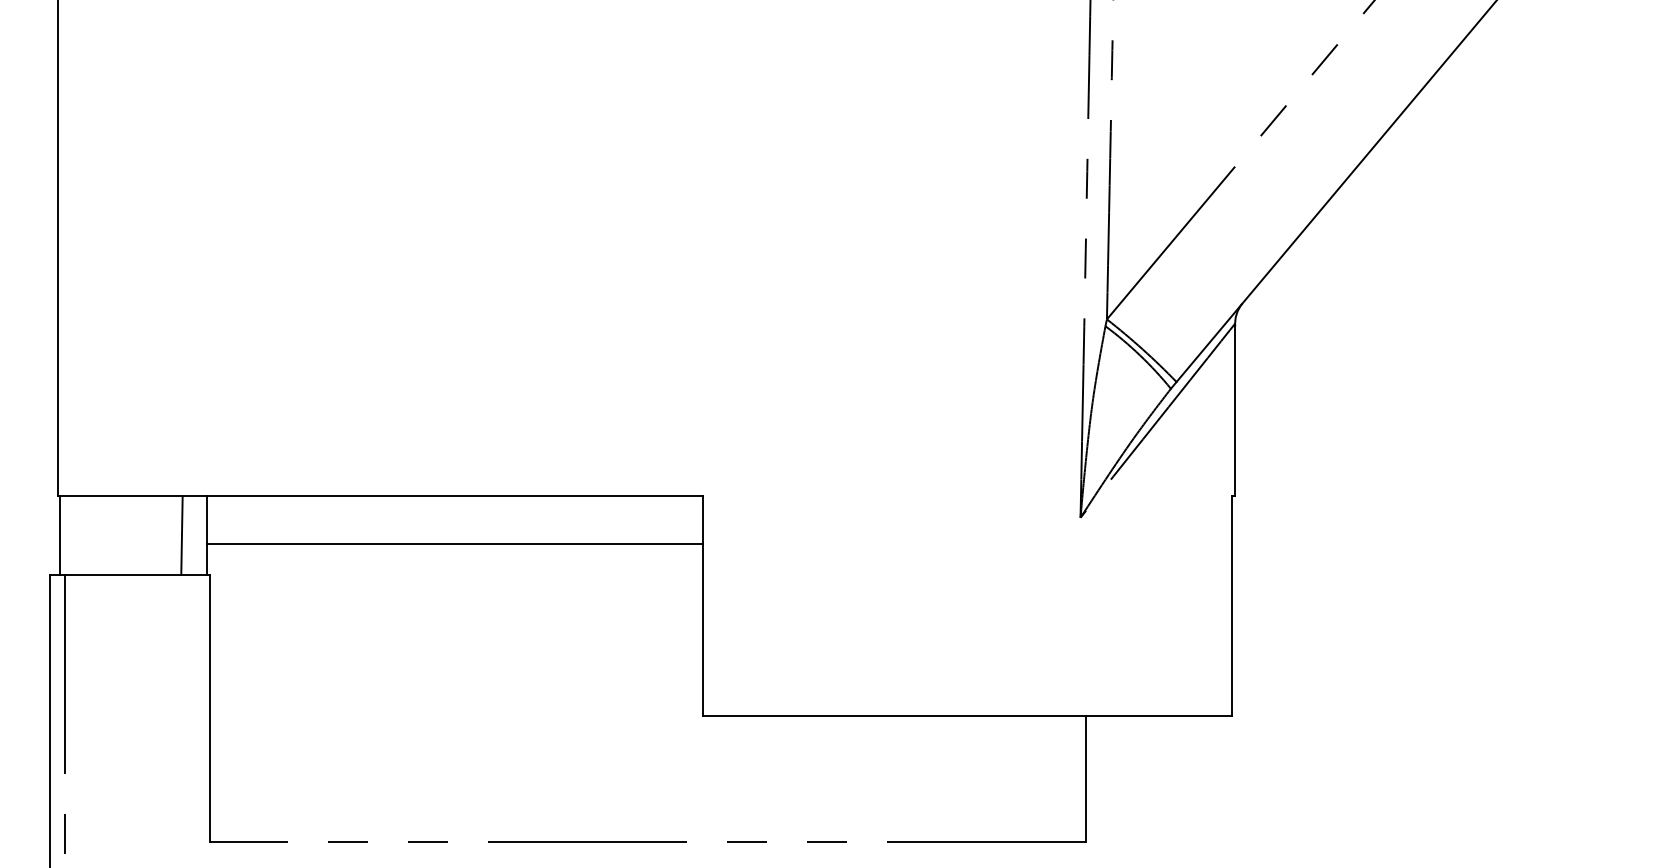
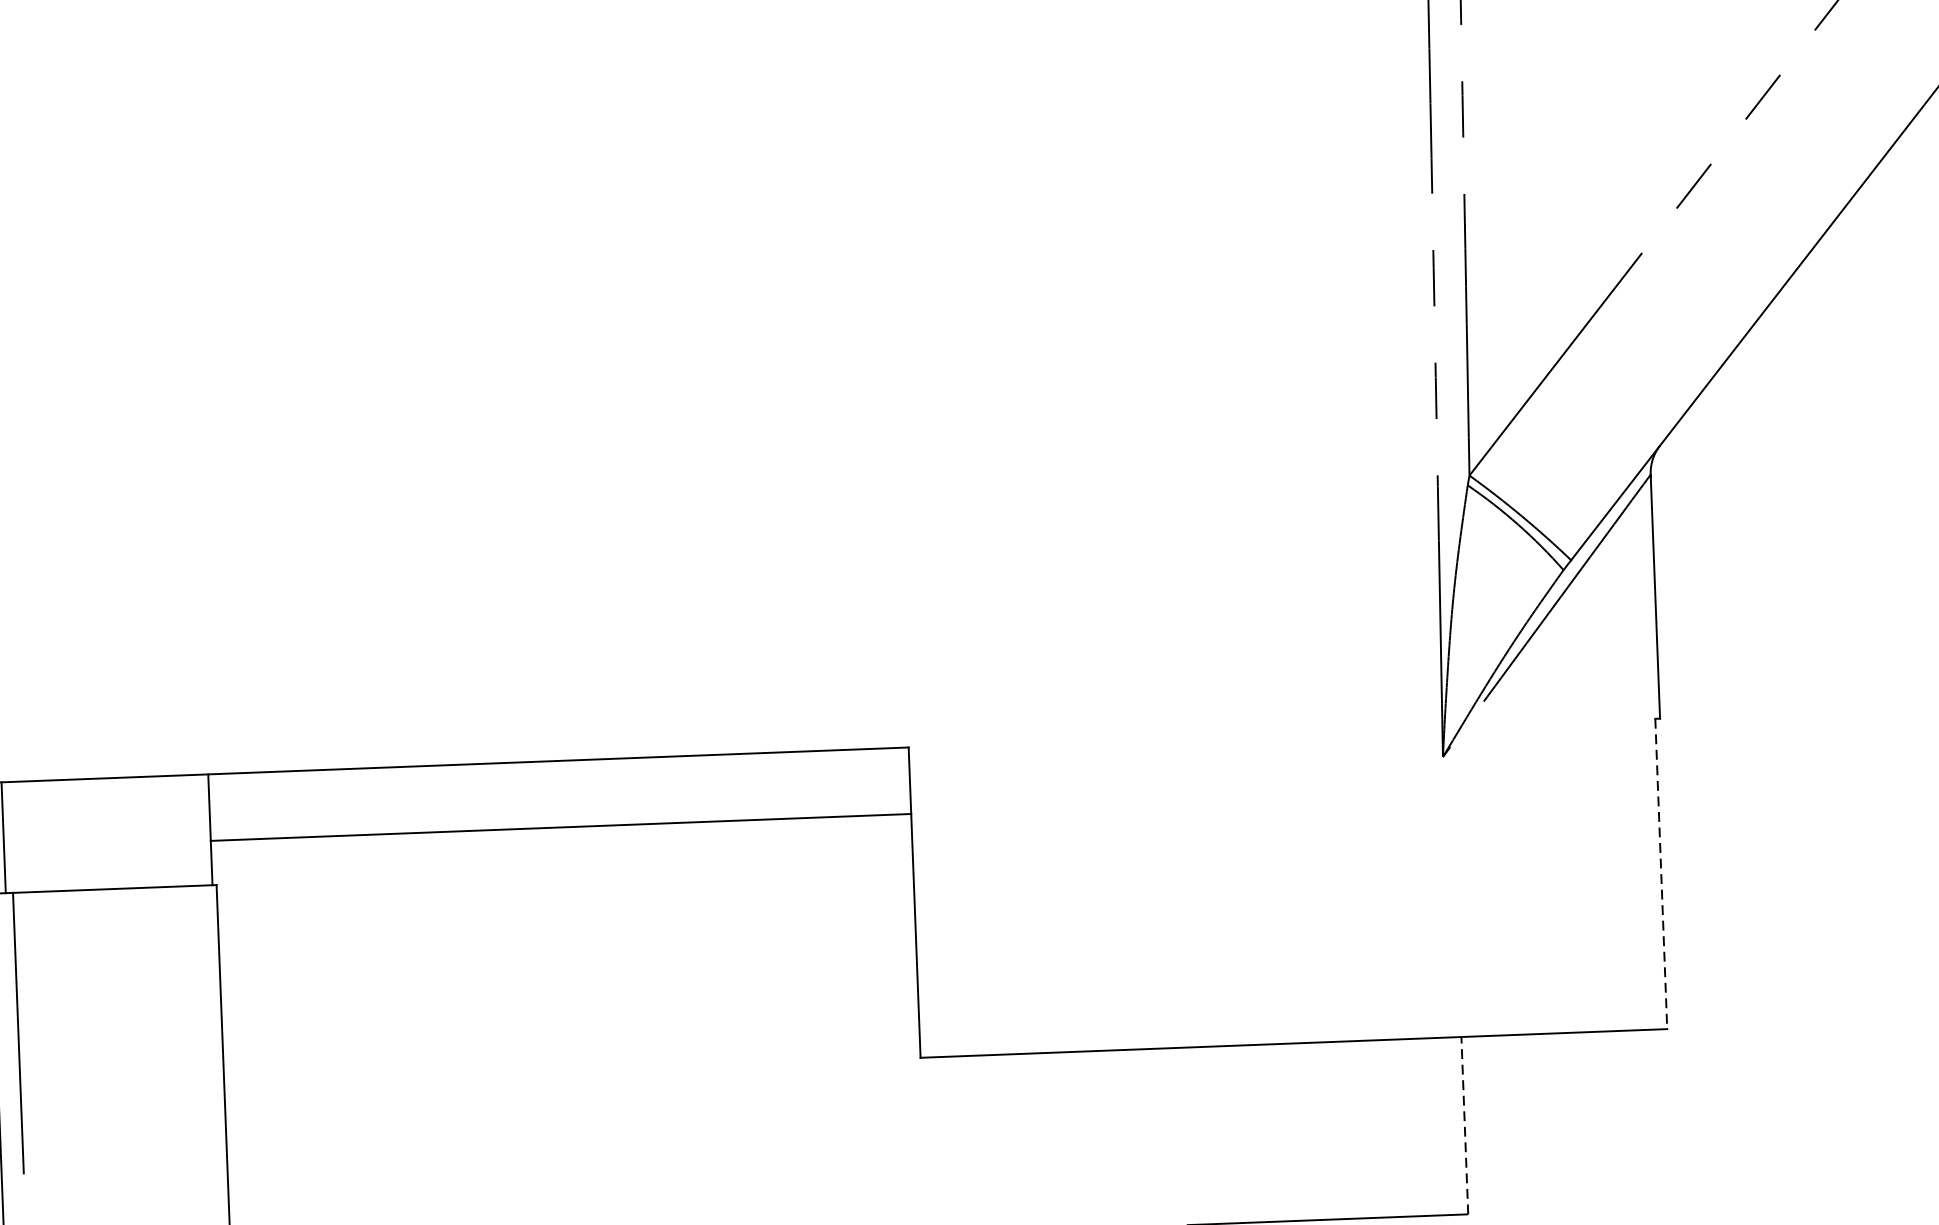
line: (181, 535) -> (174, 830), removed
line: (1231, 606) -> (1660, 874), solid -> dashed
line: (1085, 779) -> (1464, 1126), solid -> dashed

